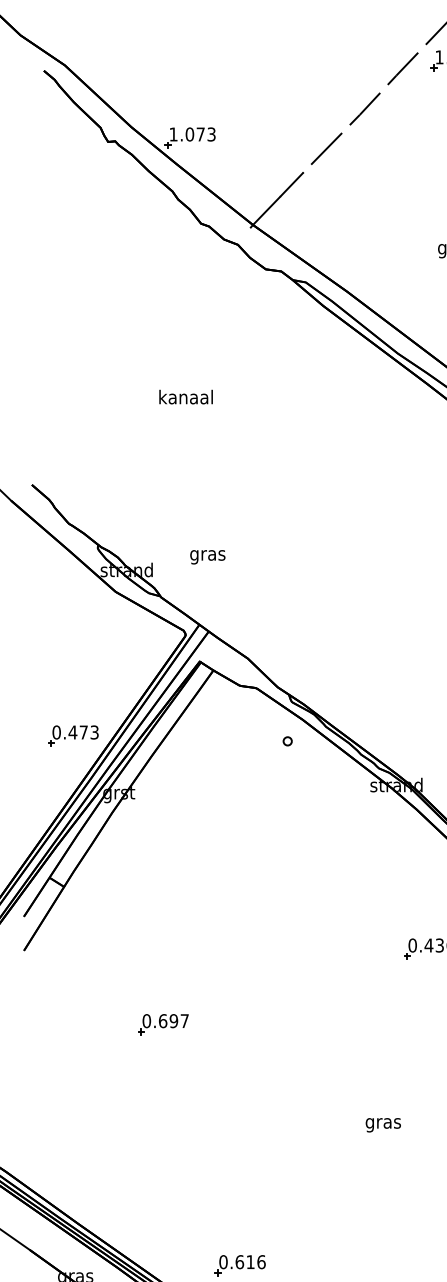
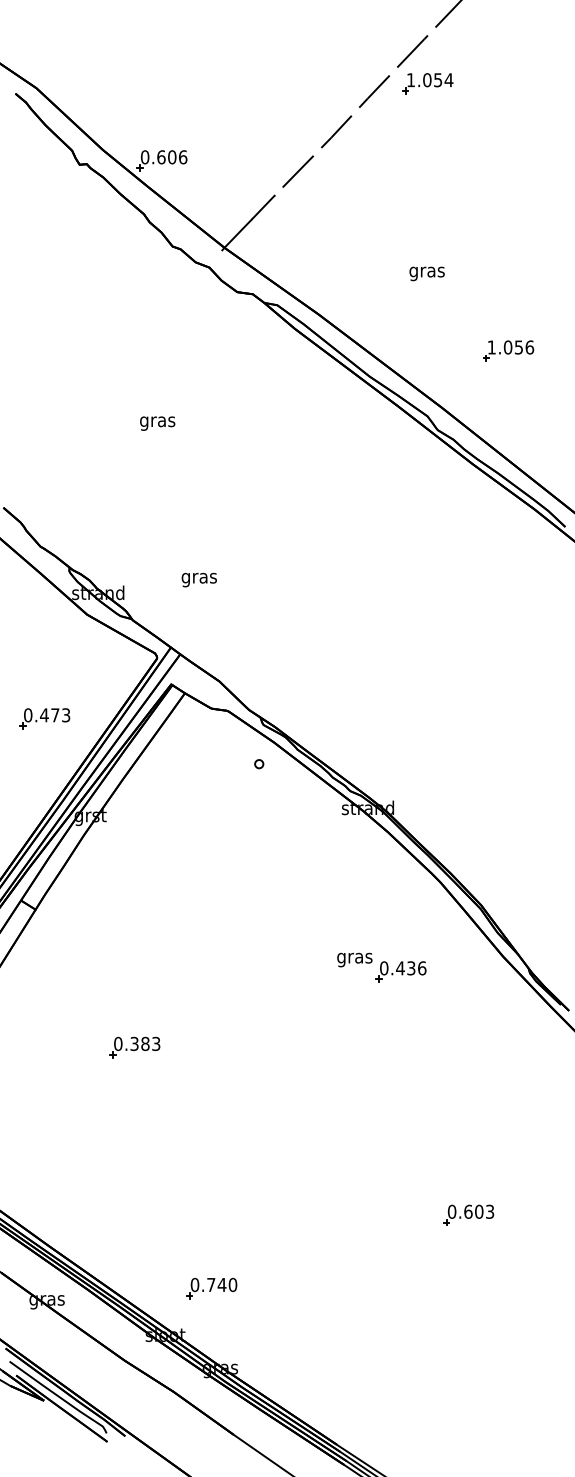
text: (192, 134) -> (163, 157), 1.073 -> 0.606
text: (186, 398) -> (157, 421), kanaal -> gras
text: (207, 556) -> (198, 579), moved
part: (73, 735) -> (44, 718), moved
text: (174, 1020) -> (145, 1043), 0.697 -> 0.383
text: (383, 1124) -> (354, 959), moved
text: (251, 1261) -> (222, 1284), 0.616 -> 0.740

